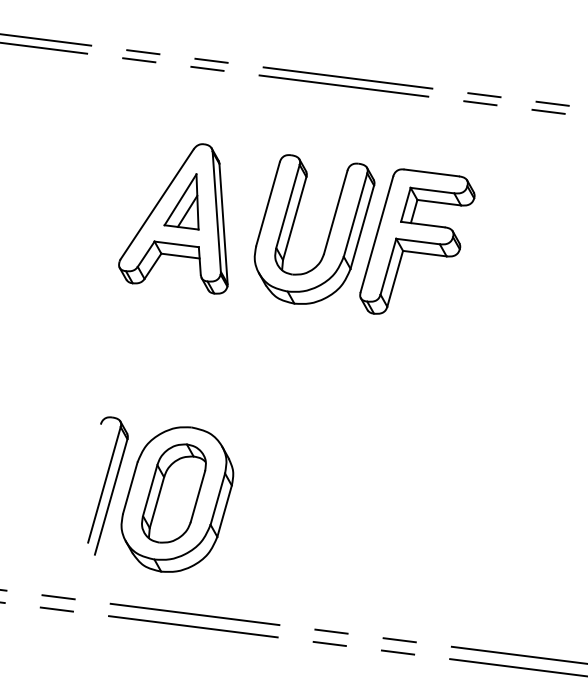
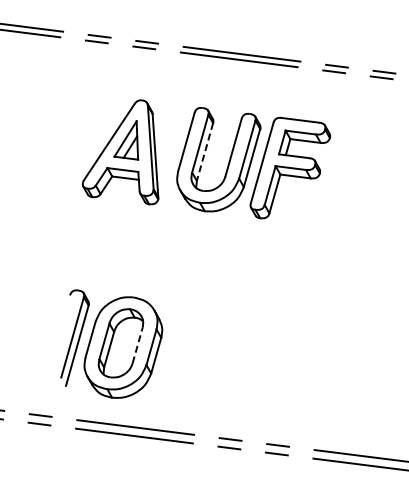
line: (294, 219) -> (204, 152), solid -> dashed
line: (197, 496) -> (137, 345), solid -> dashed

